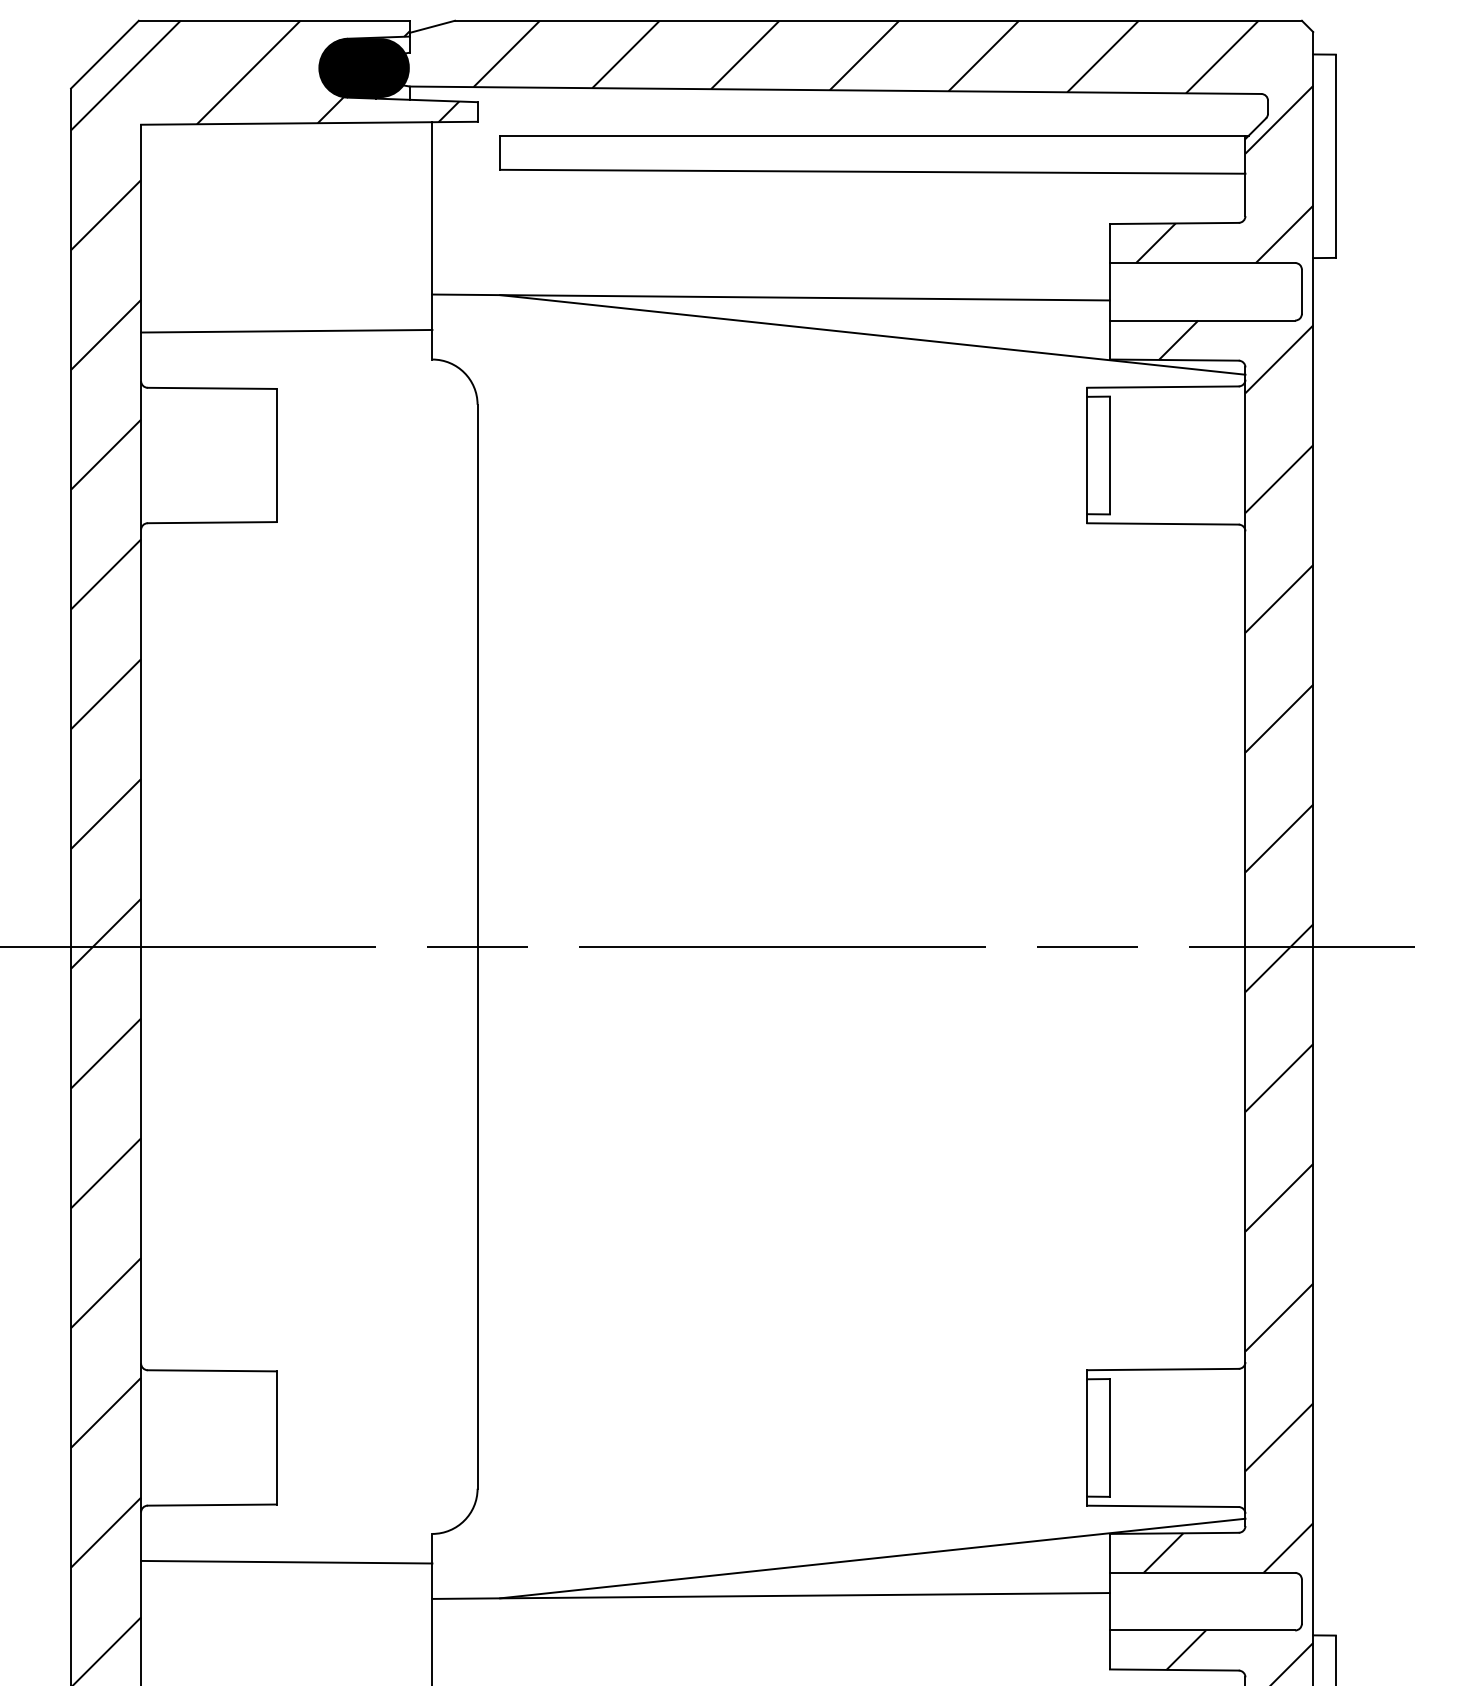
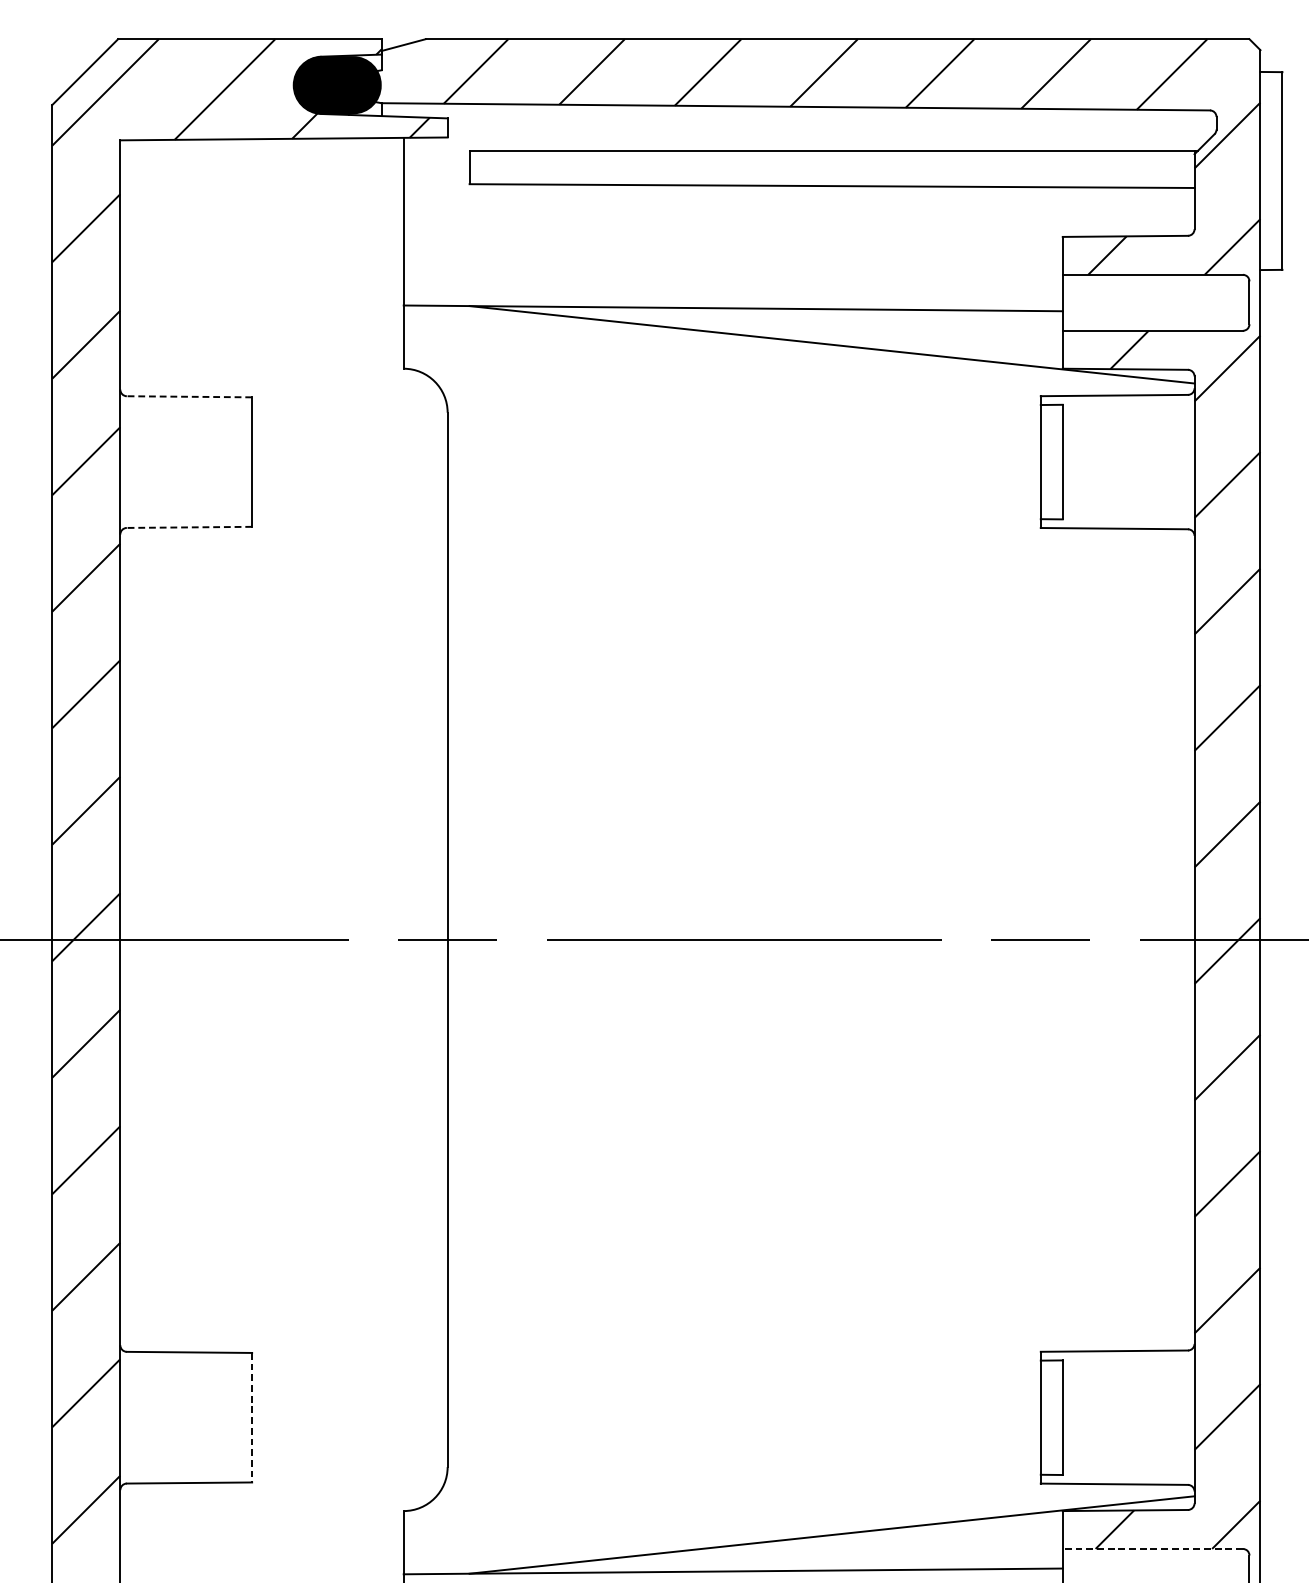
line: (286, 330) -> (261, 340), removed
line: (211, 388) -> (188, 396), solid -> dashed
line: (211, 522) -> (188, 527), solid -> dashed
line: (276, 1437) -> (252, 1417), solid -> dashed
line: (286, 1561) -> (261, 1537), removed
line: (1202, 1572) -> (1152, 1548), solid -> dashed

